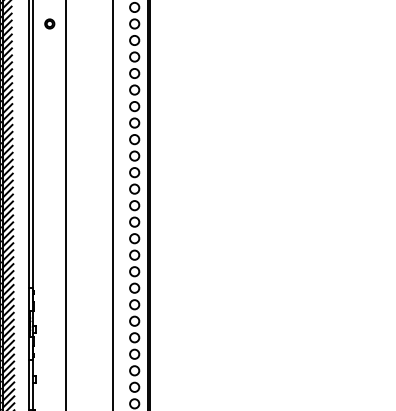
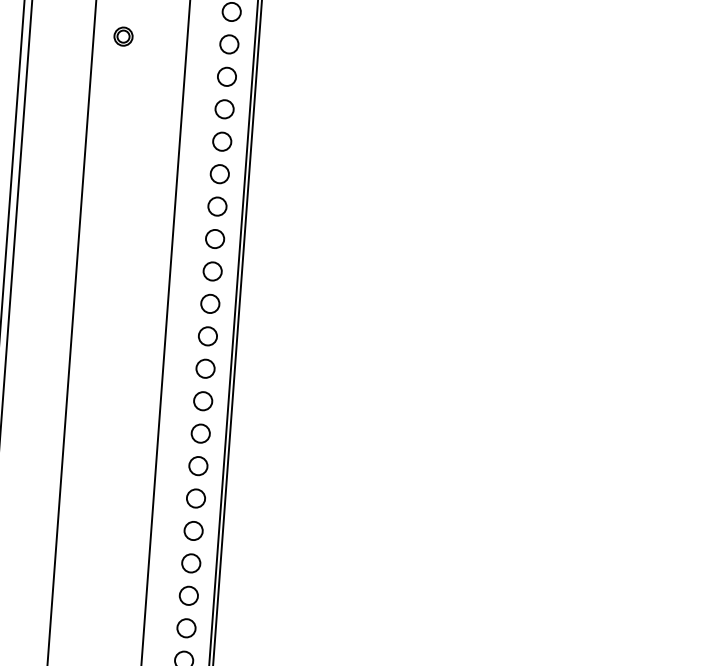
part: (49, 23) -> (123, 35), moved

